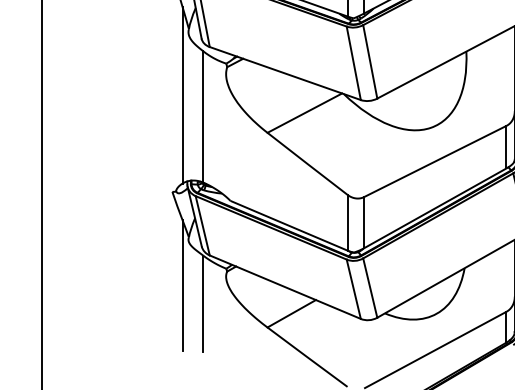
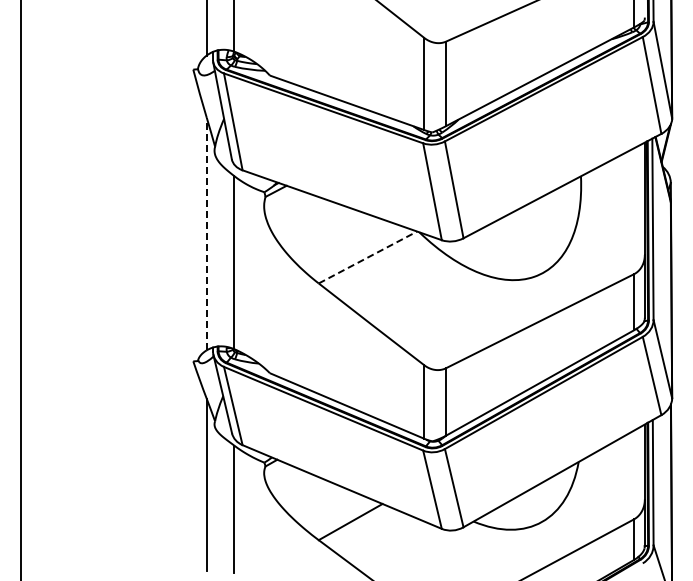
line: (182, 94) -> (206, 233), solid -> dashed
line: (304, 113) -> (367, 257), solid -> dashed

